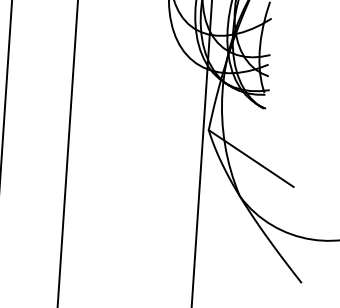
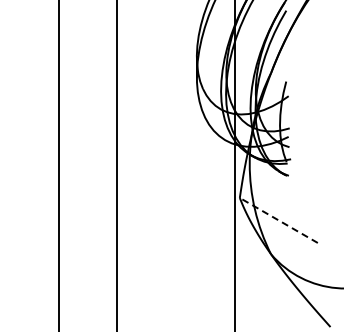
line: (250, 158) -> (278, 220), solid -> dashed

